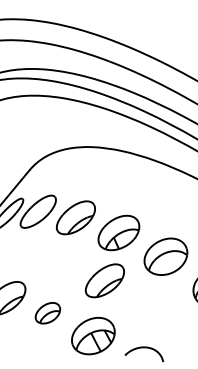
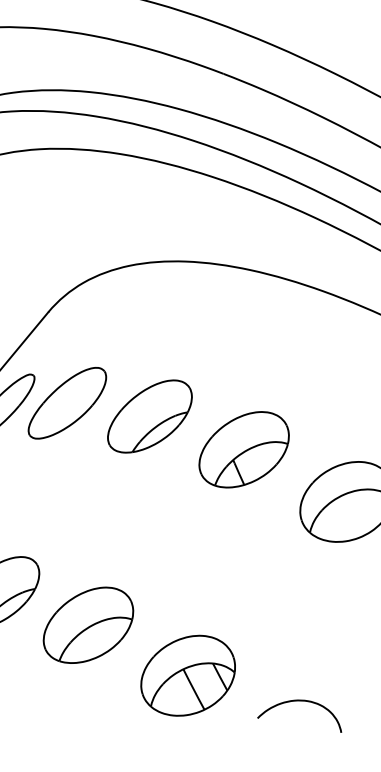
part: (104, 280) -> (212, 553), removed
part: (47, 313) -> (87, 626), size x1.67

